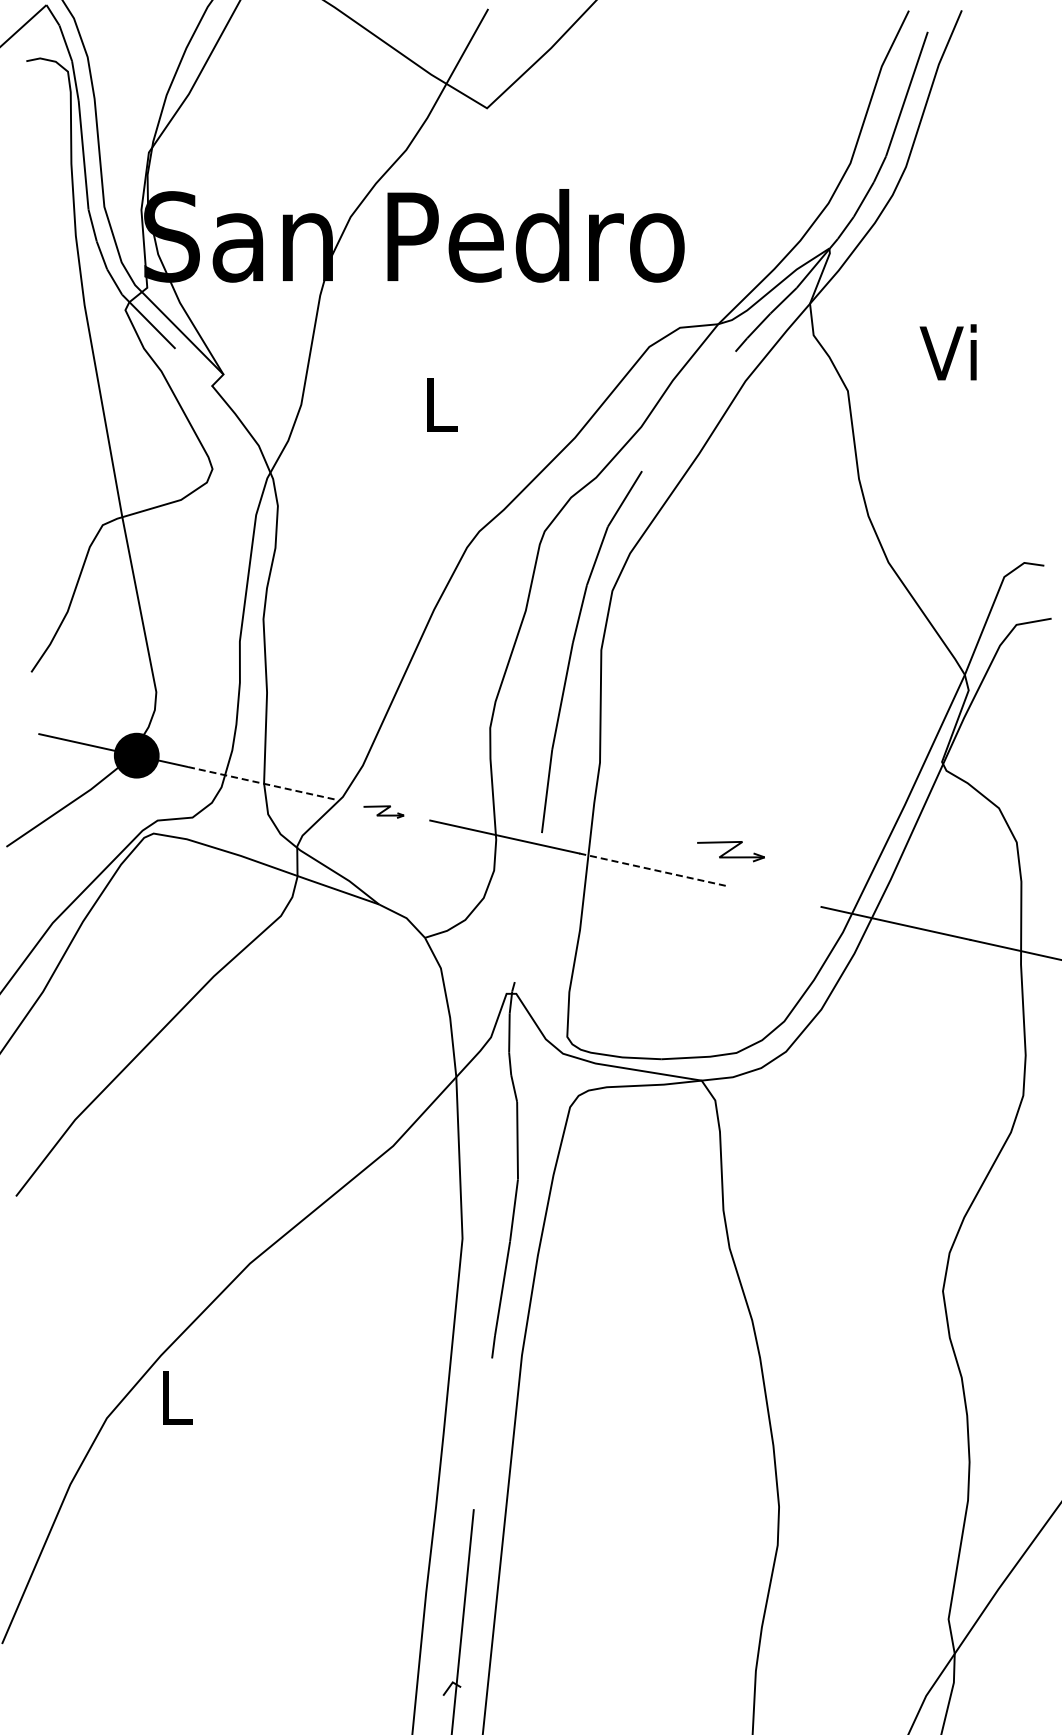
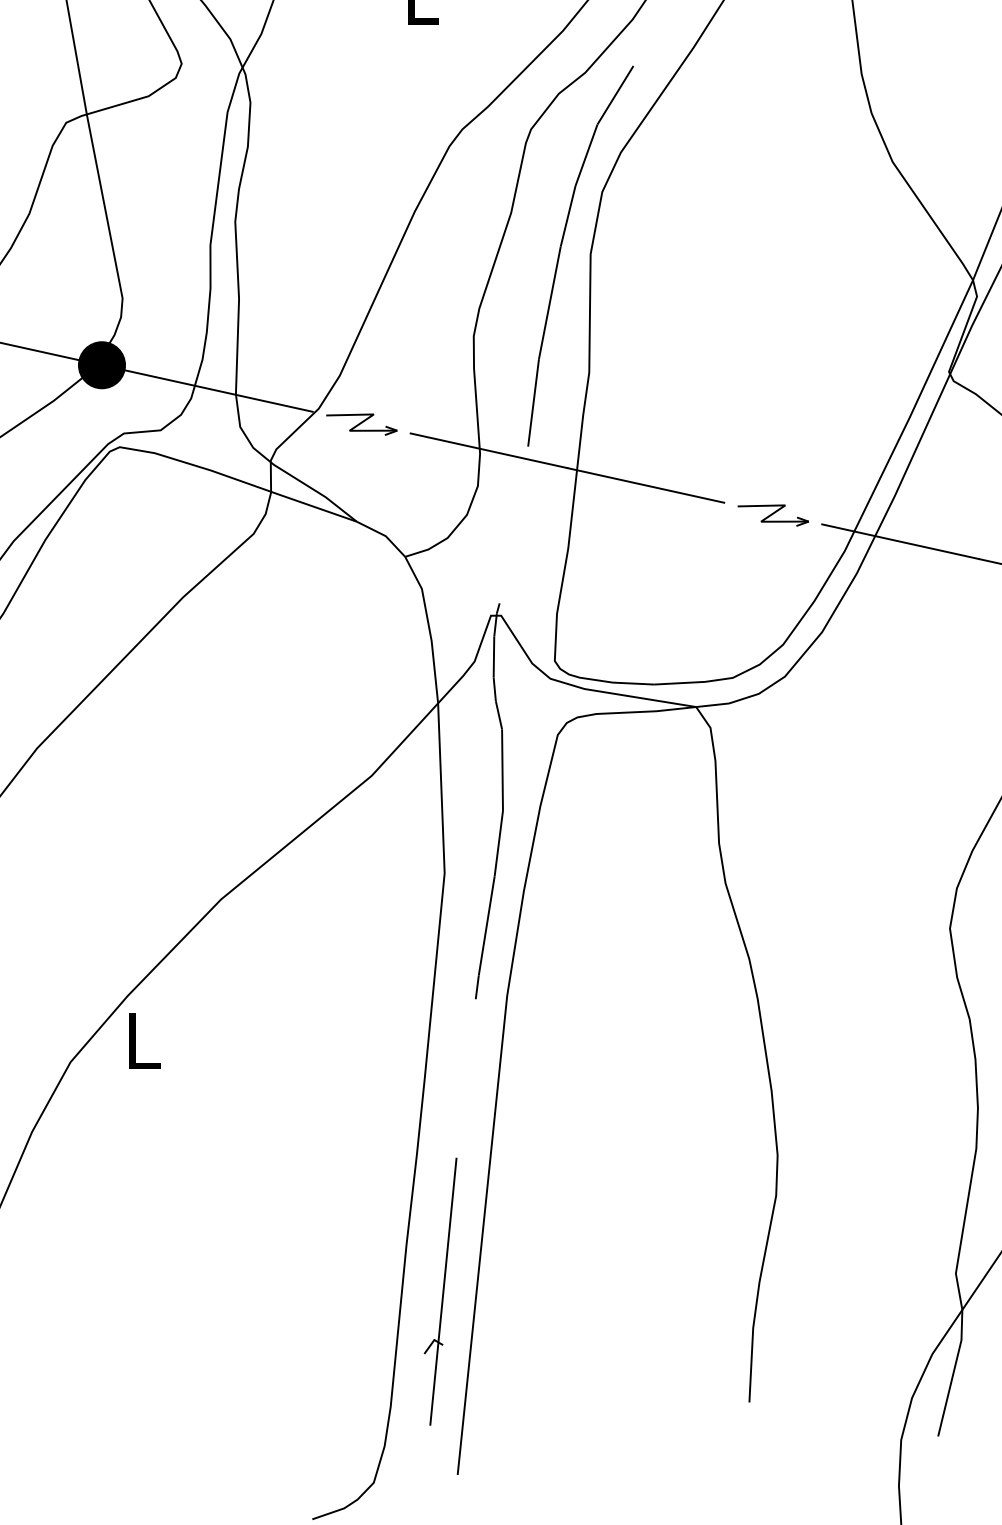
line: (263, 783) -> (235, 394), dashed -> solid
part: (383, 811) -> (361, 423), size x1.67
part: (730, 851) -> (772, 515), moved
line: (654, 870) -> (646, 486), dashed -> solid

